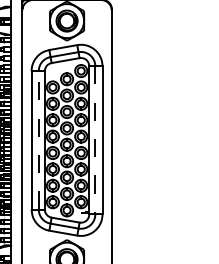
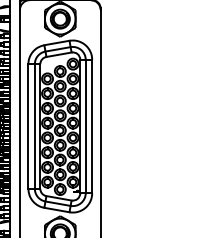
line: (38, 140) -> (34, 126), dashed -> solid
line: (95, 140) -> (85, 126), dashed -> solid

